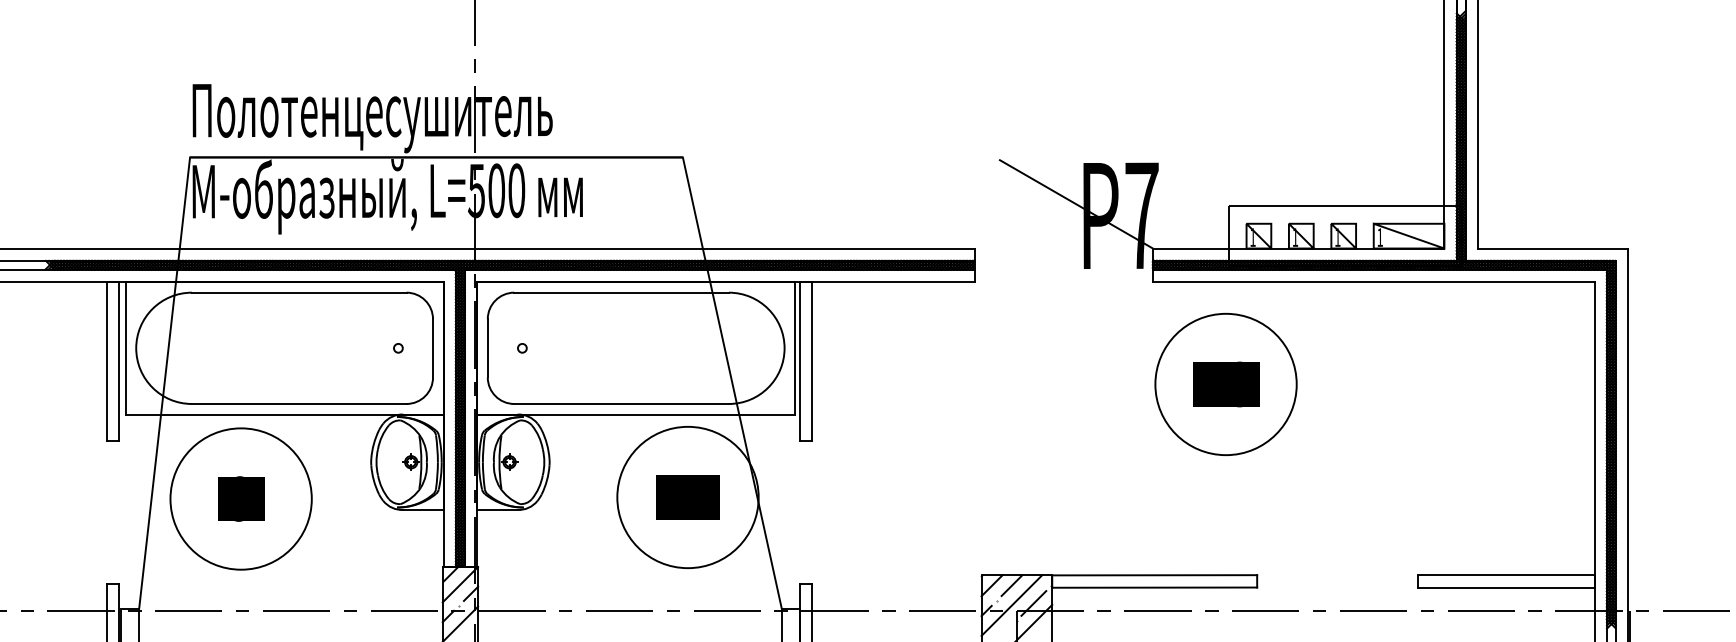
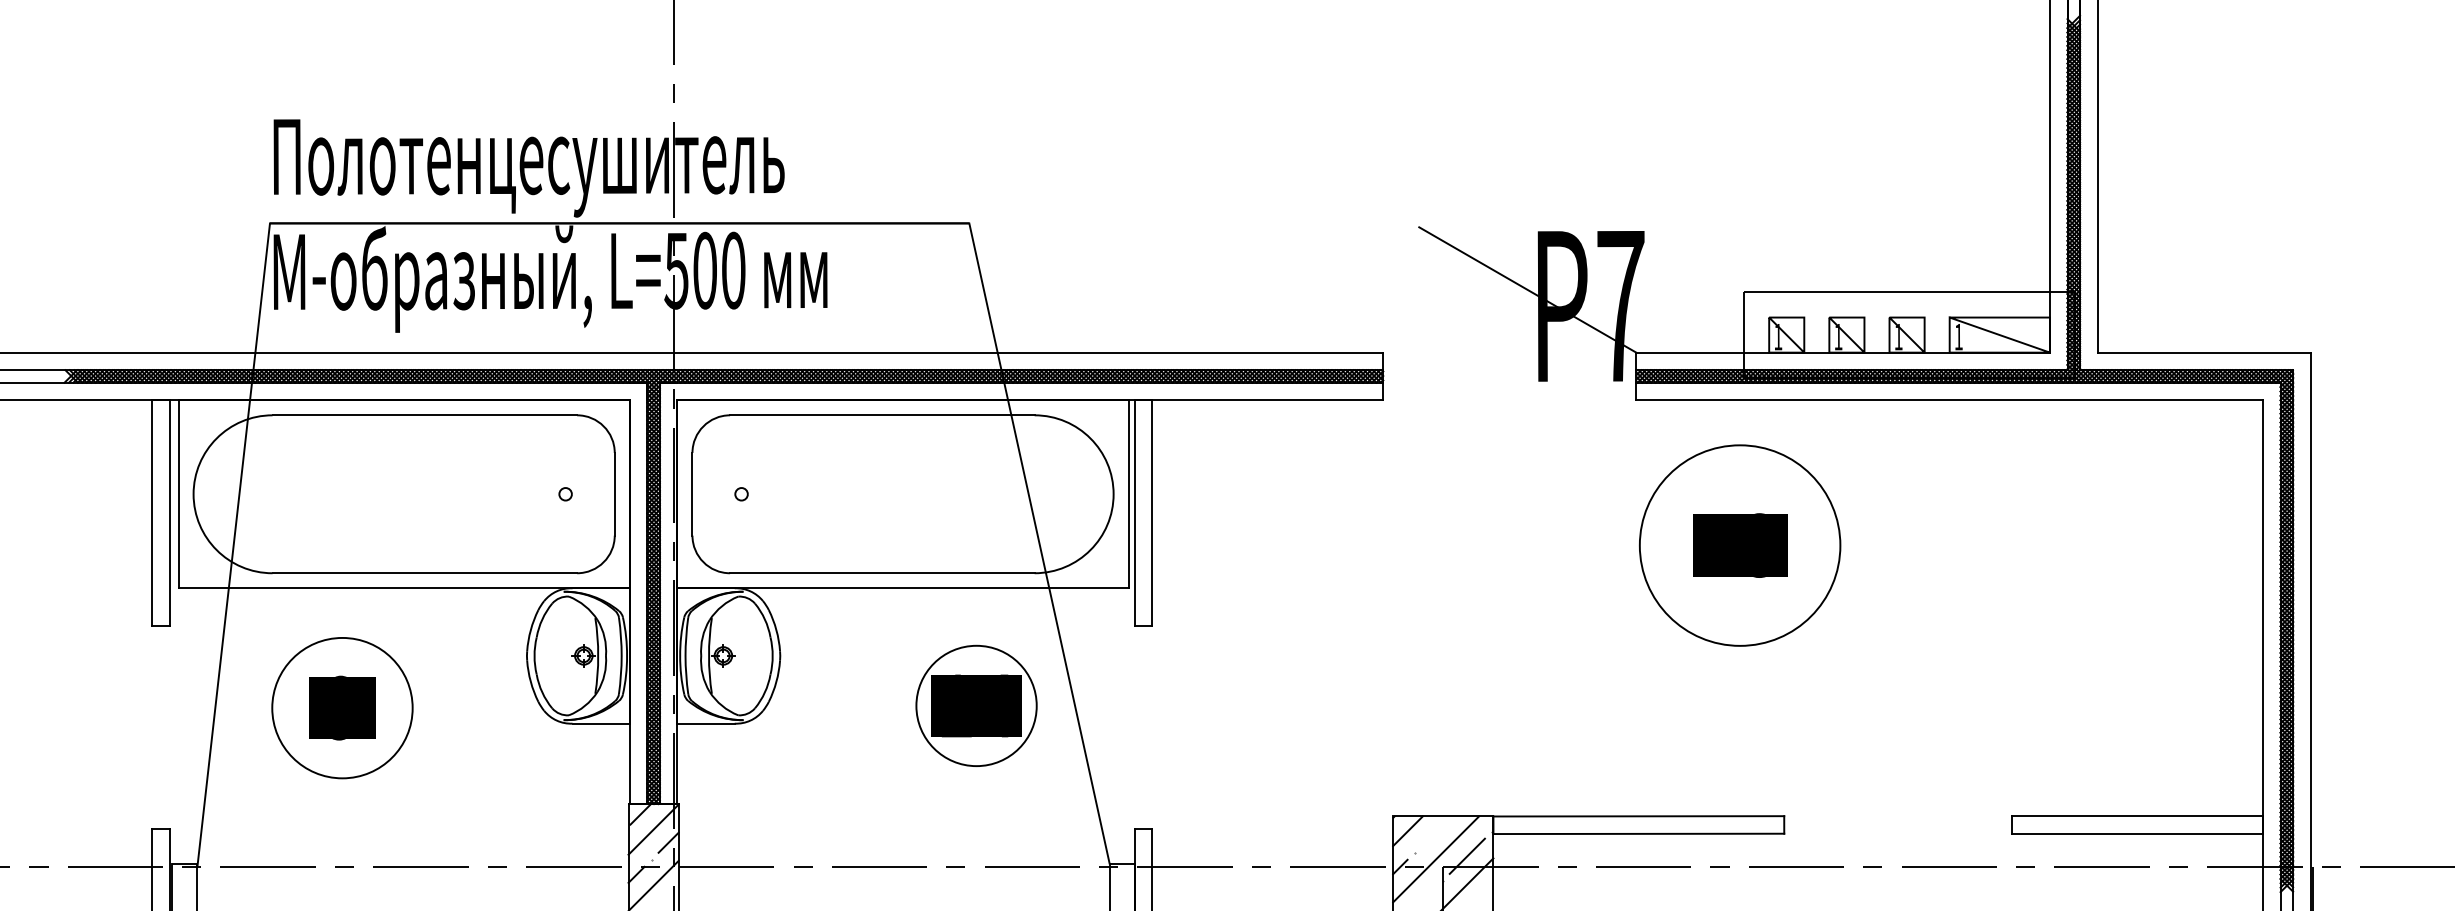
circle: (687, 497) -> (976, 705), size x0.6
circle: (241, 498) -> (342, 707), size x0.7
line: (1011, 585) -> (1435, 830), removed

